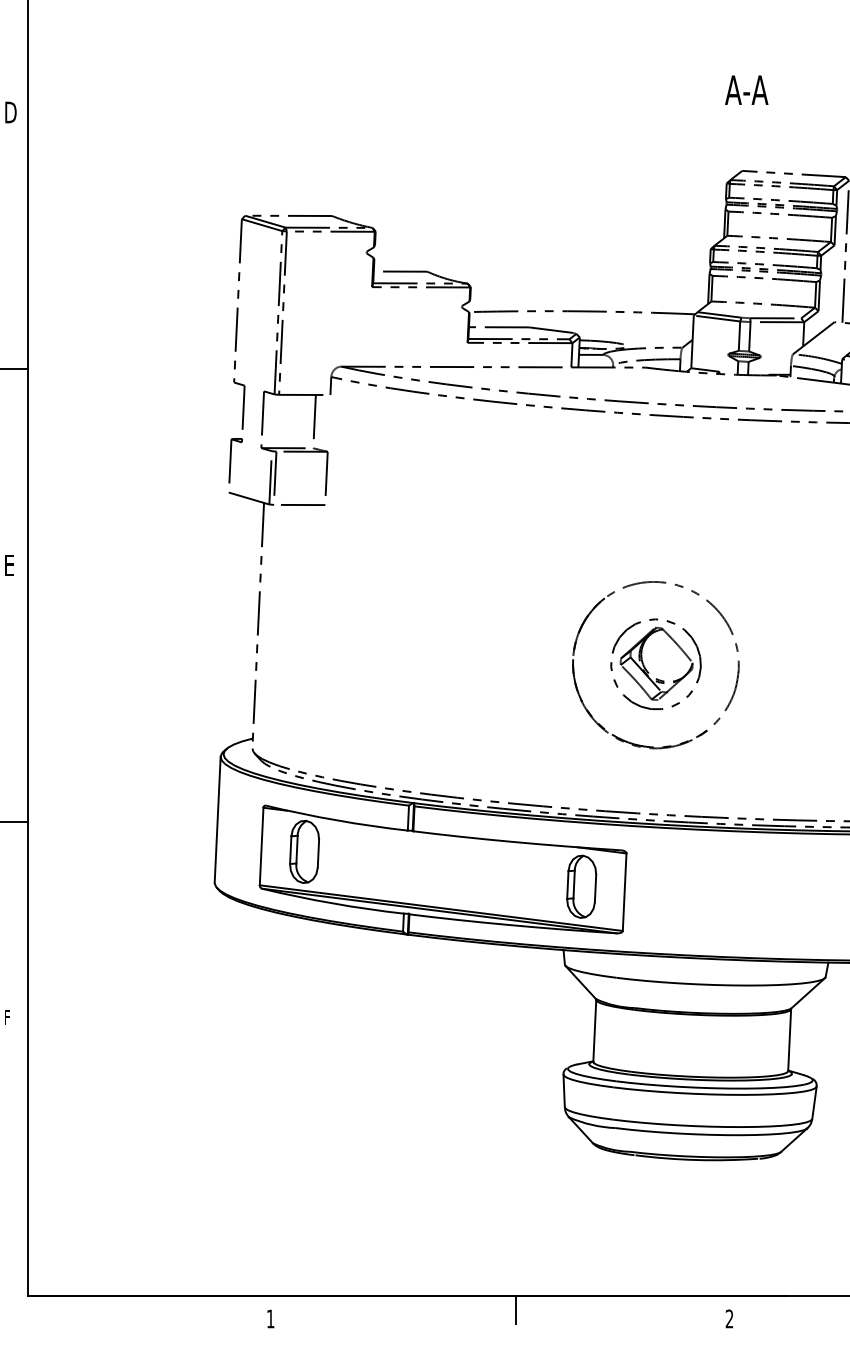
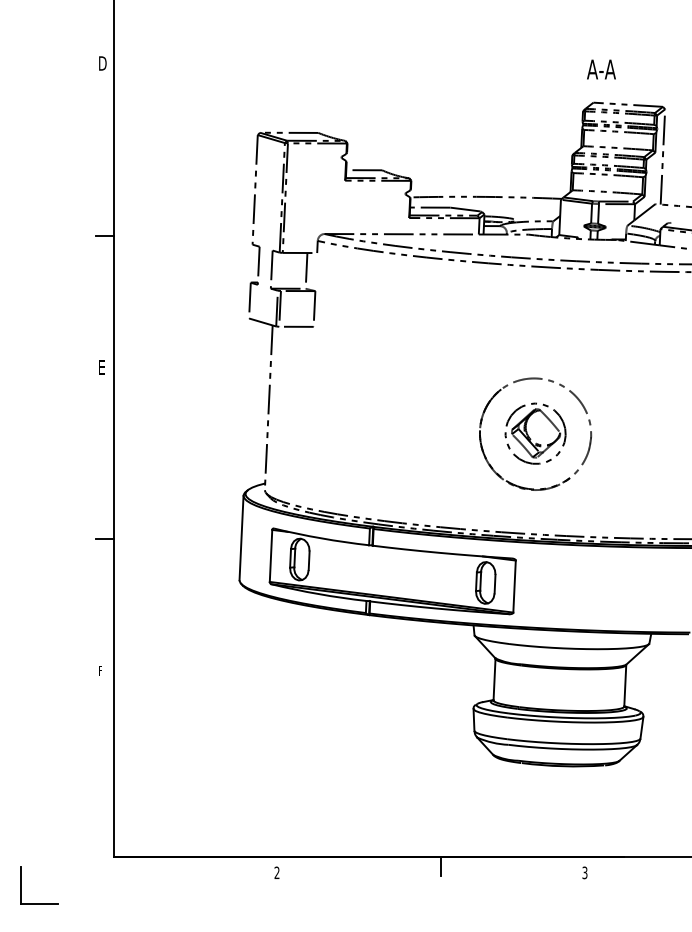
text: (746, 90) -> (601, 69), moved
text: (269, 1318) -> (276, 872), 1 -> 2
text: (728, 1319) -> (584, 873), 2 -> 3

